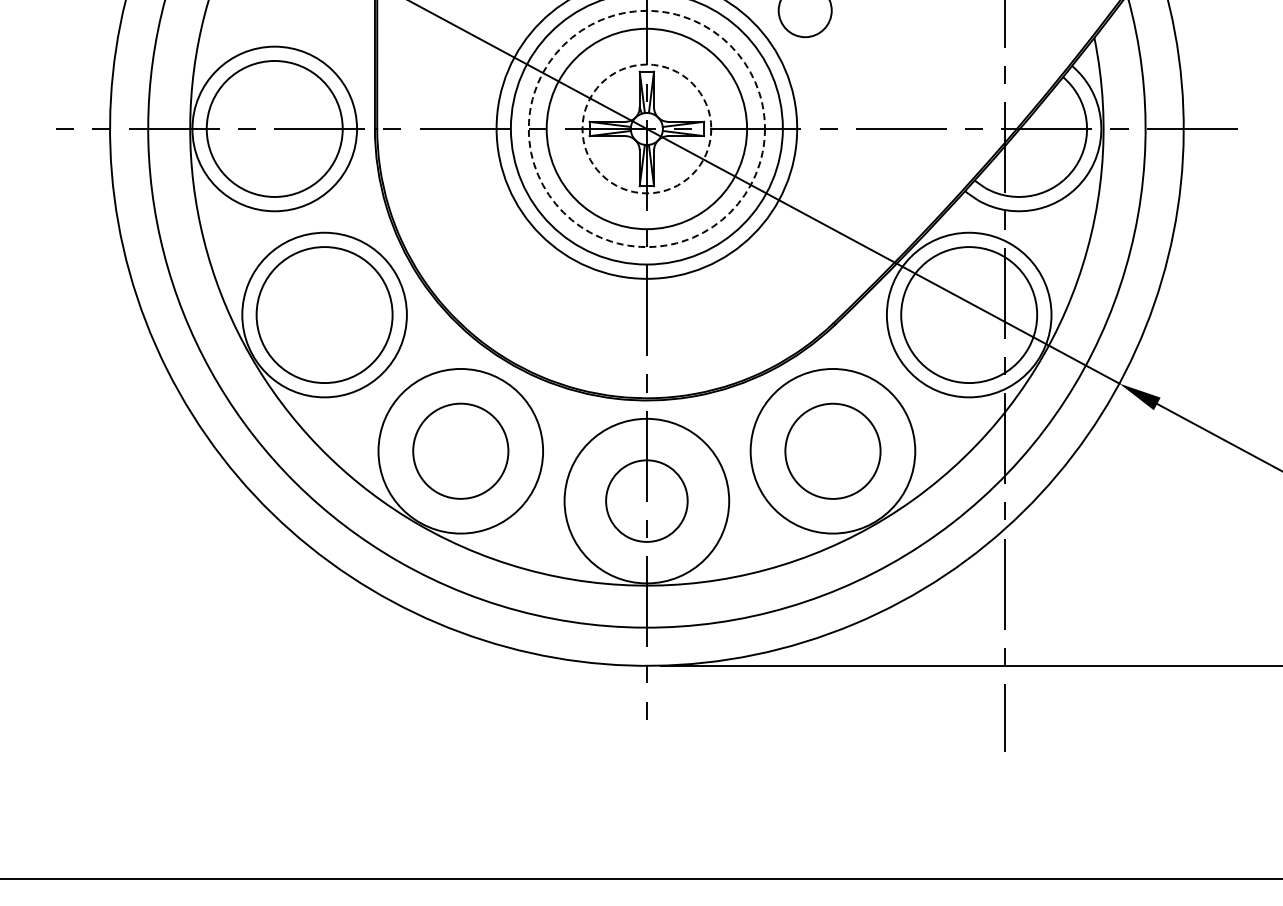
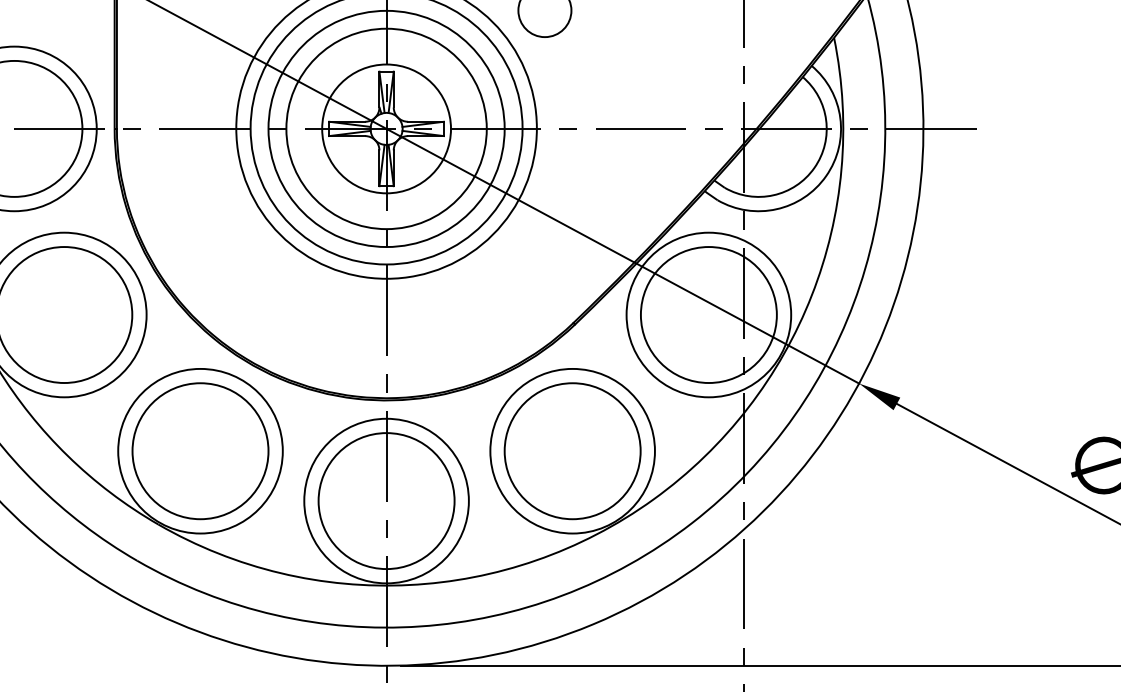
circle: (646, 128) -> (386, 128), dashed -> solid
circle: (646, 128) -> (386, 128), dashed -> solid
circle: (460, 451) -> (200, 451), size x1.43
circle: (832, 451) -> (572, 451), size x1.43
circle: (646, 501) -> (386, 501), size x1.67

